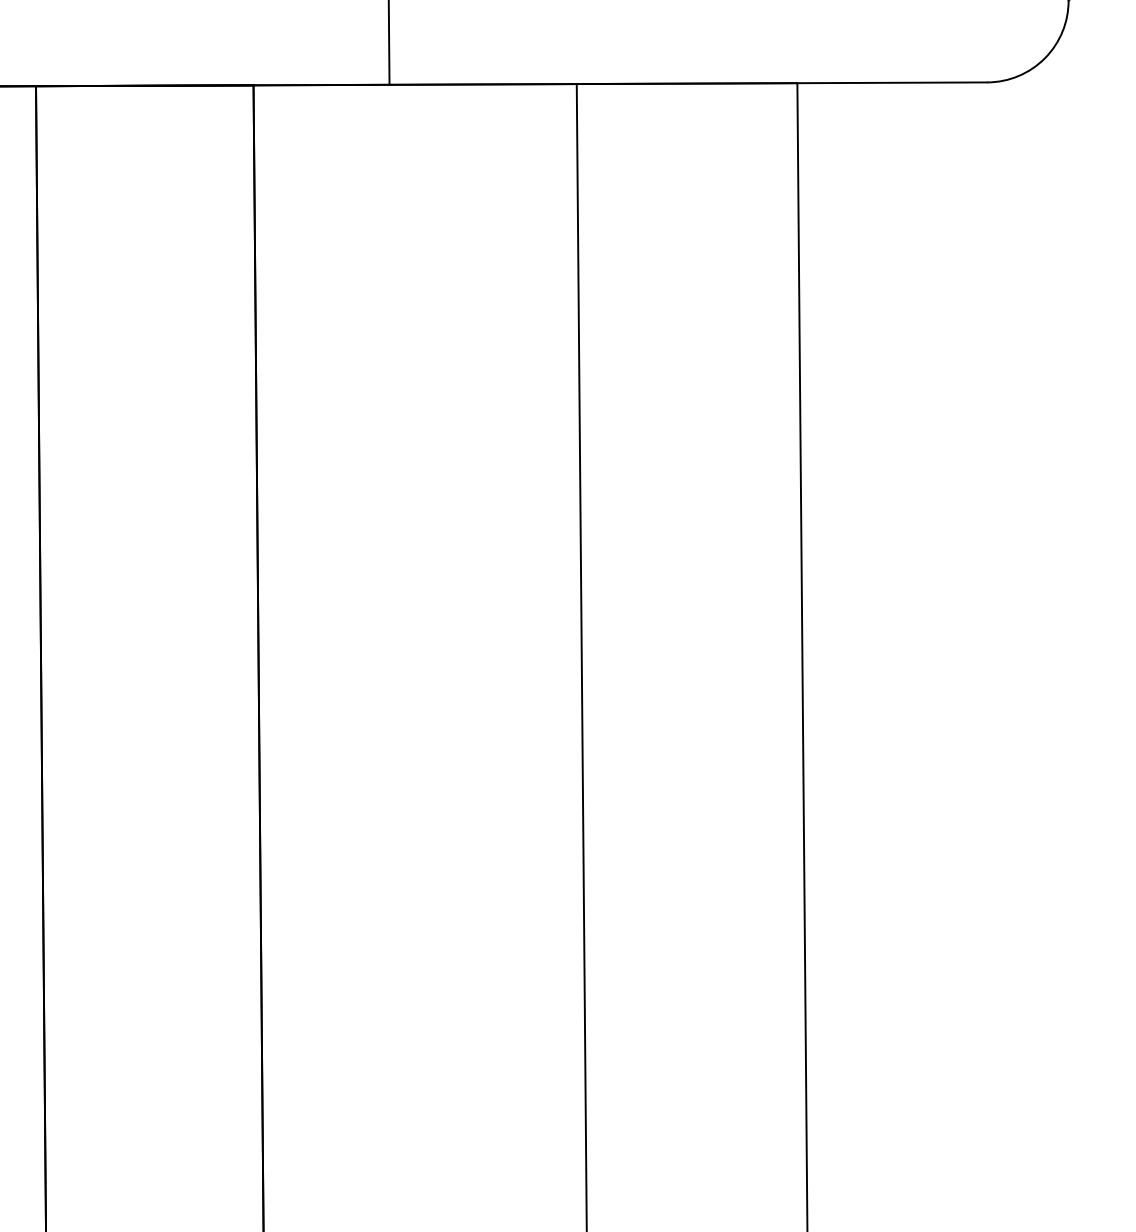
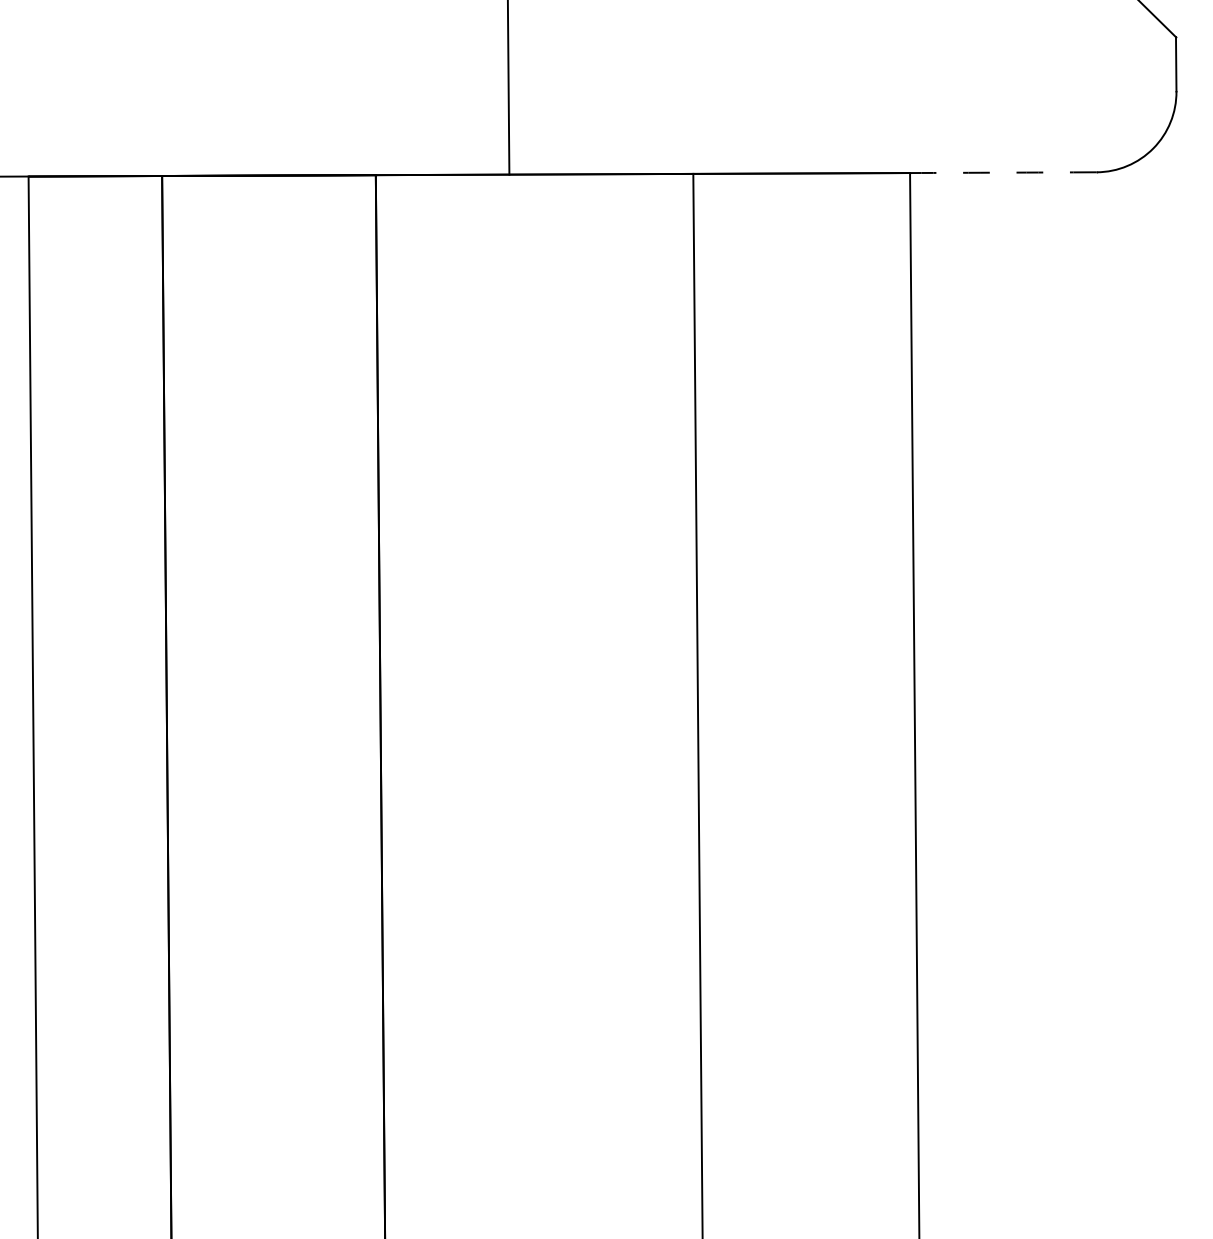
arc: (892, 82) -> (1003, 172), solid -> dashed

